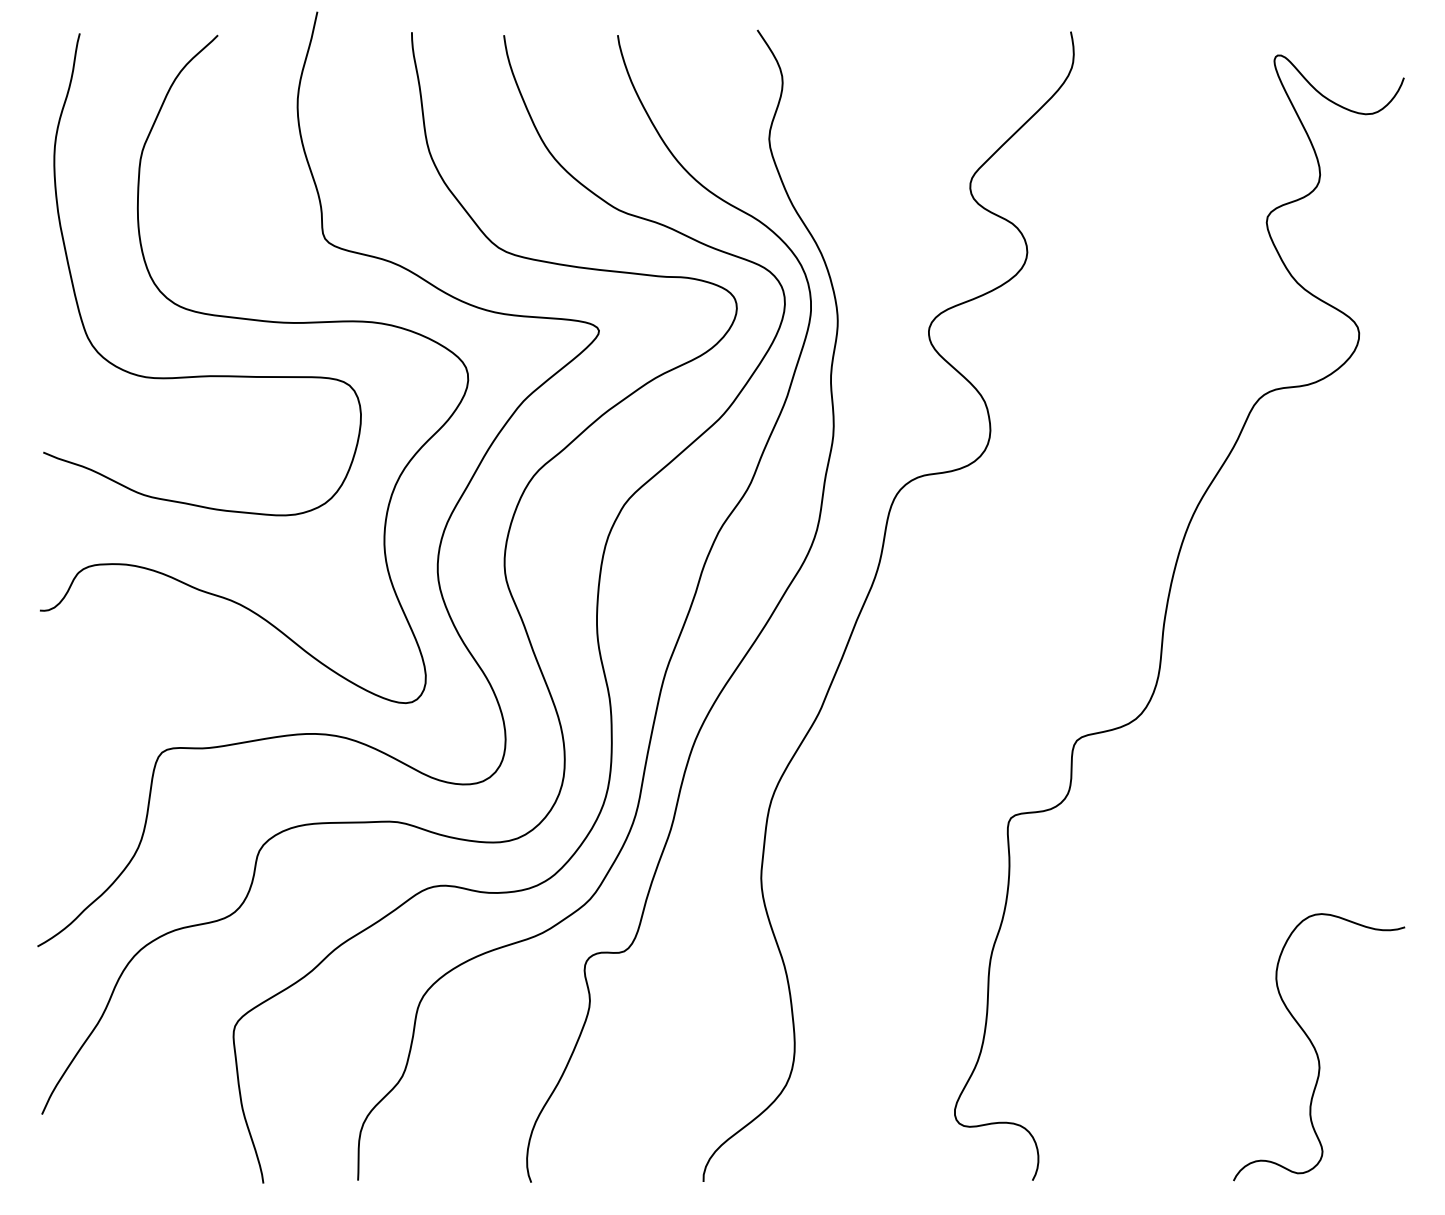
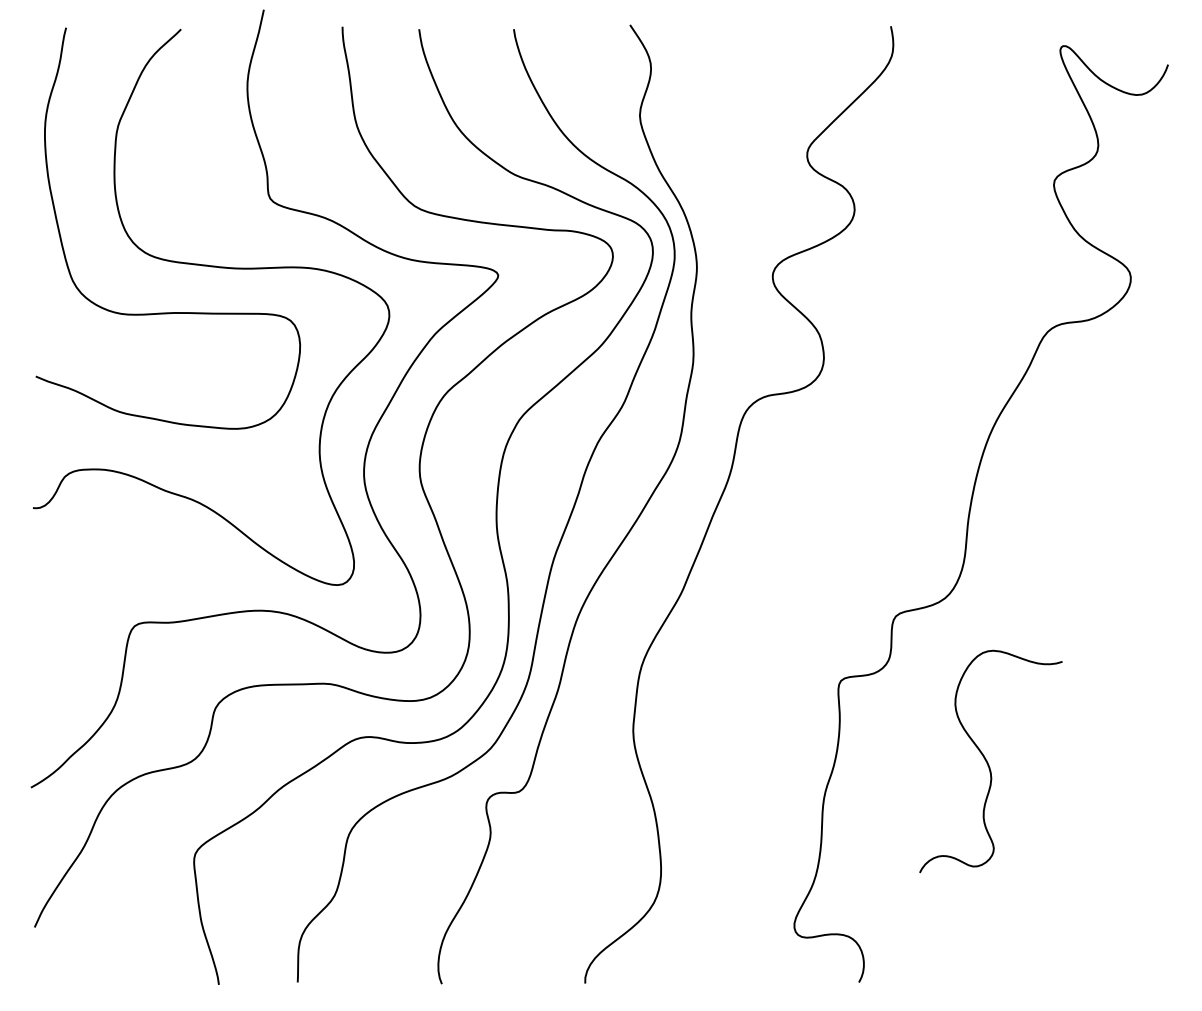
curve: (1316, 1049) -> (988, 763), moved

